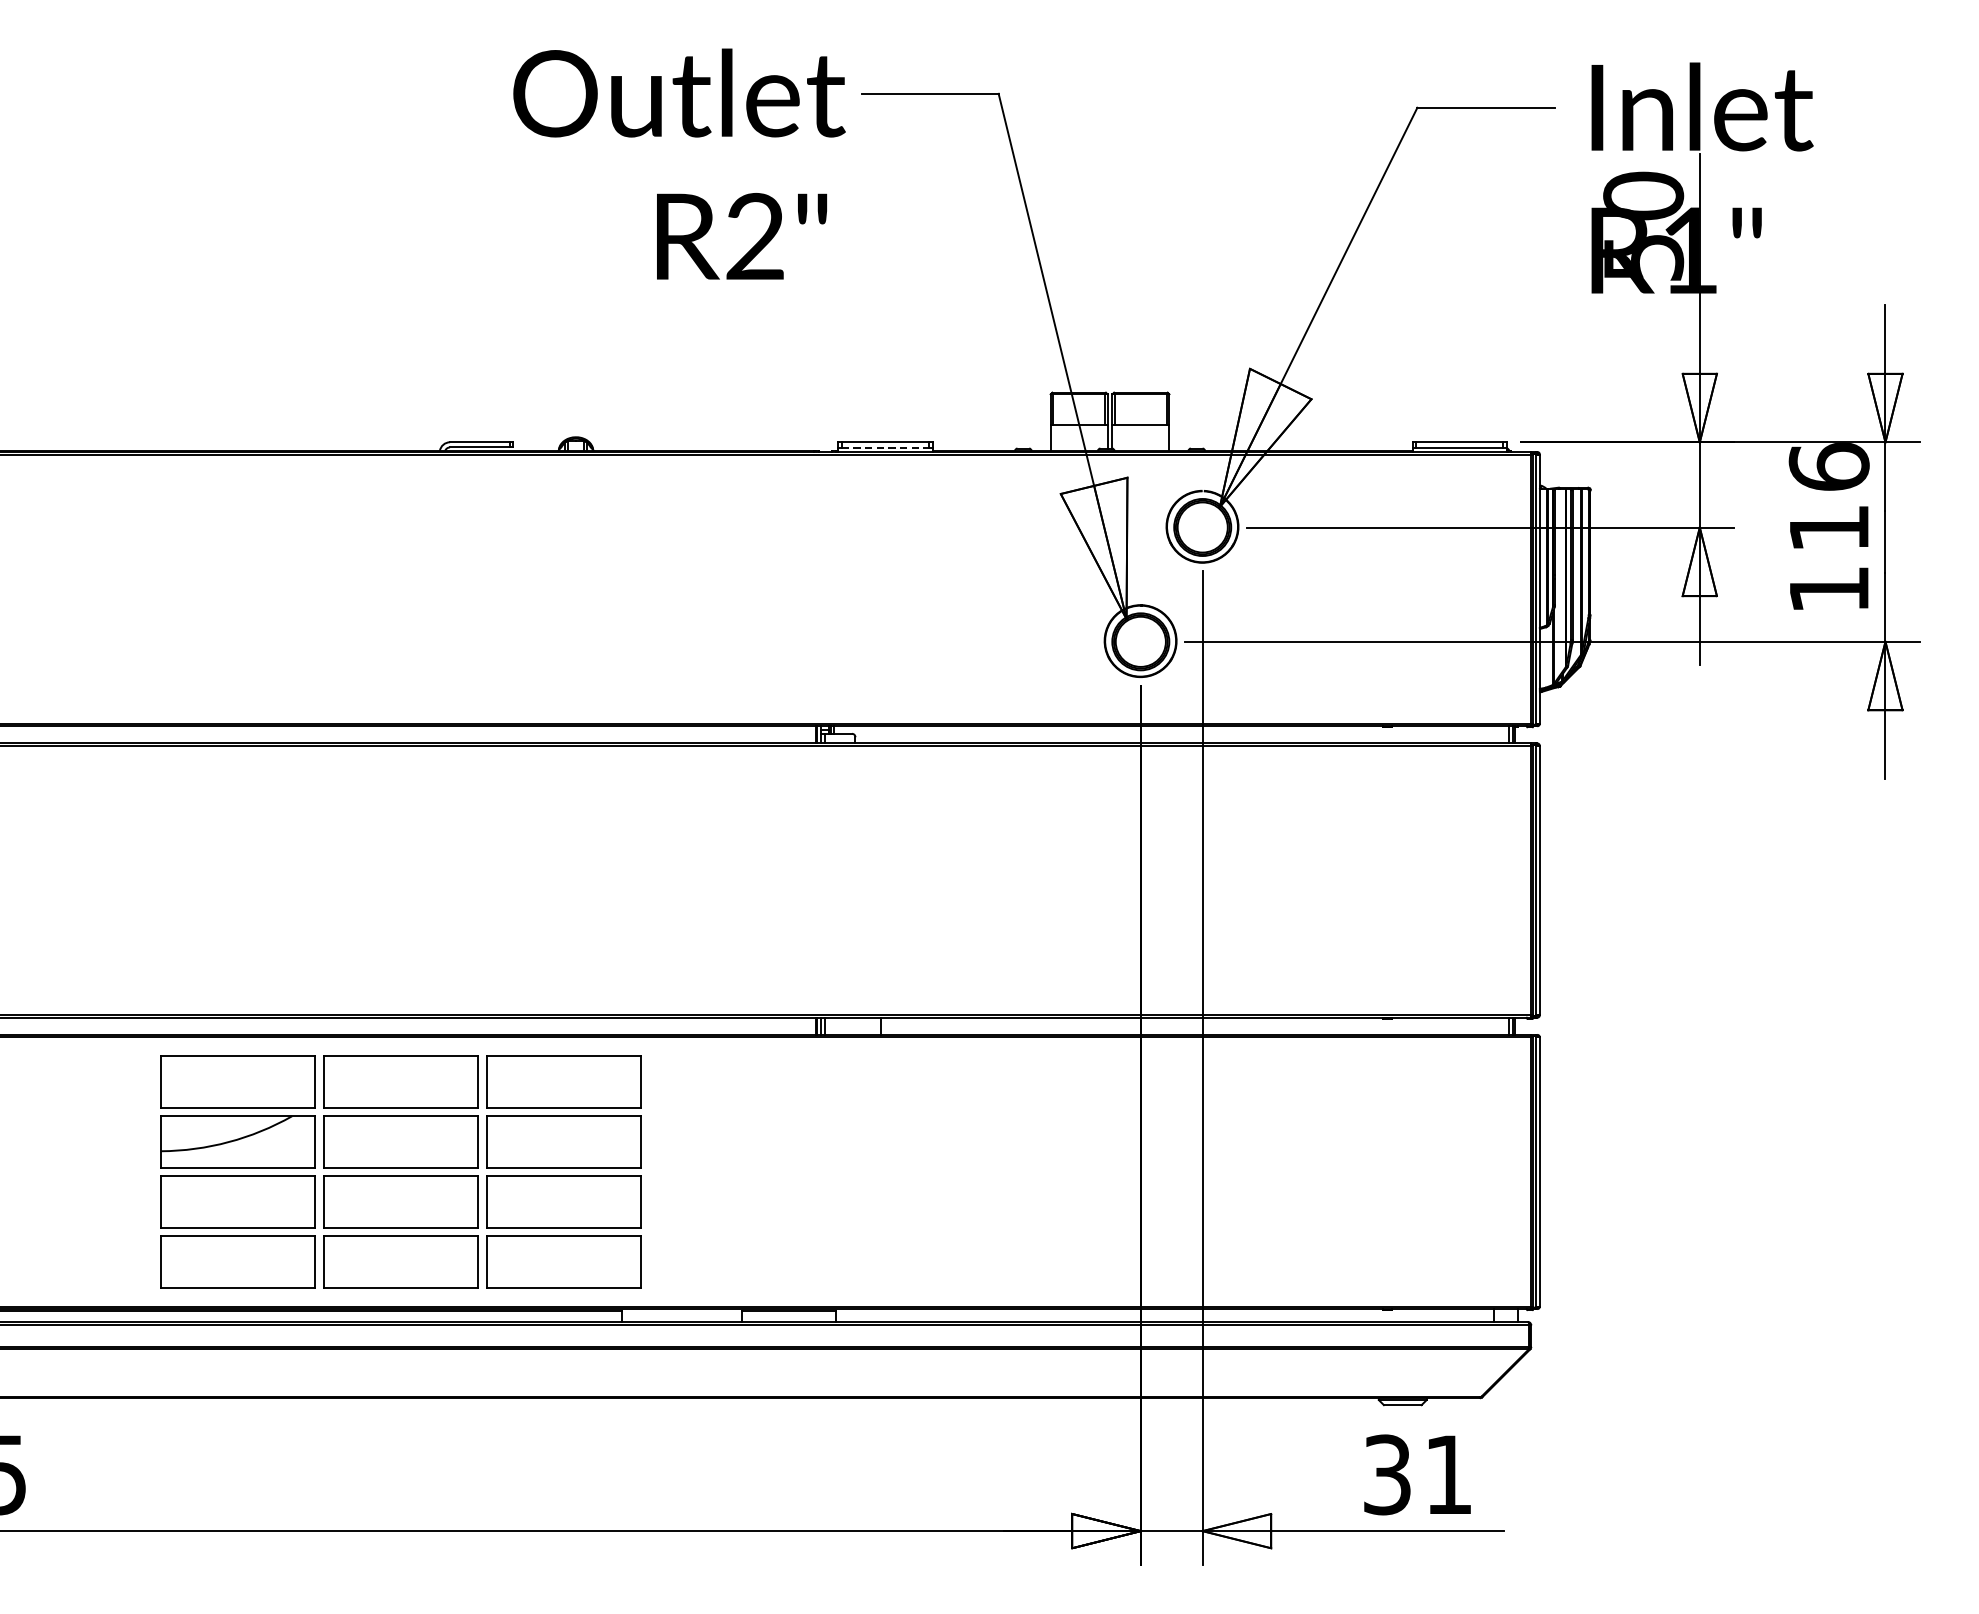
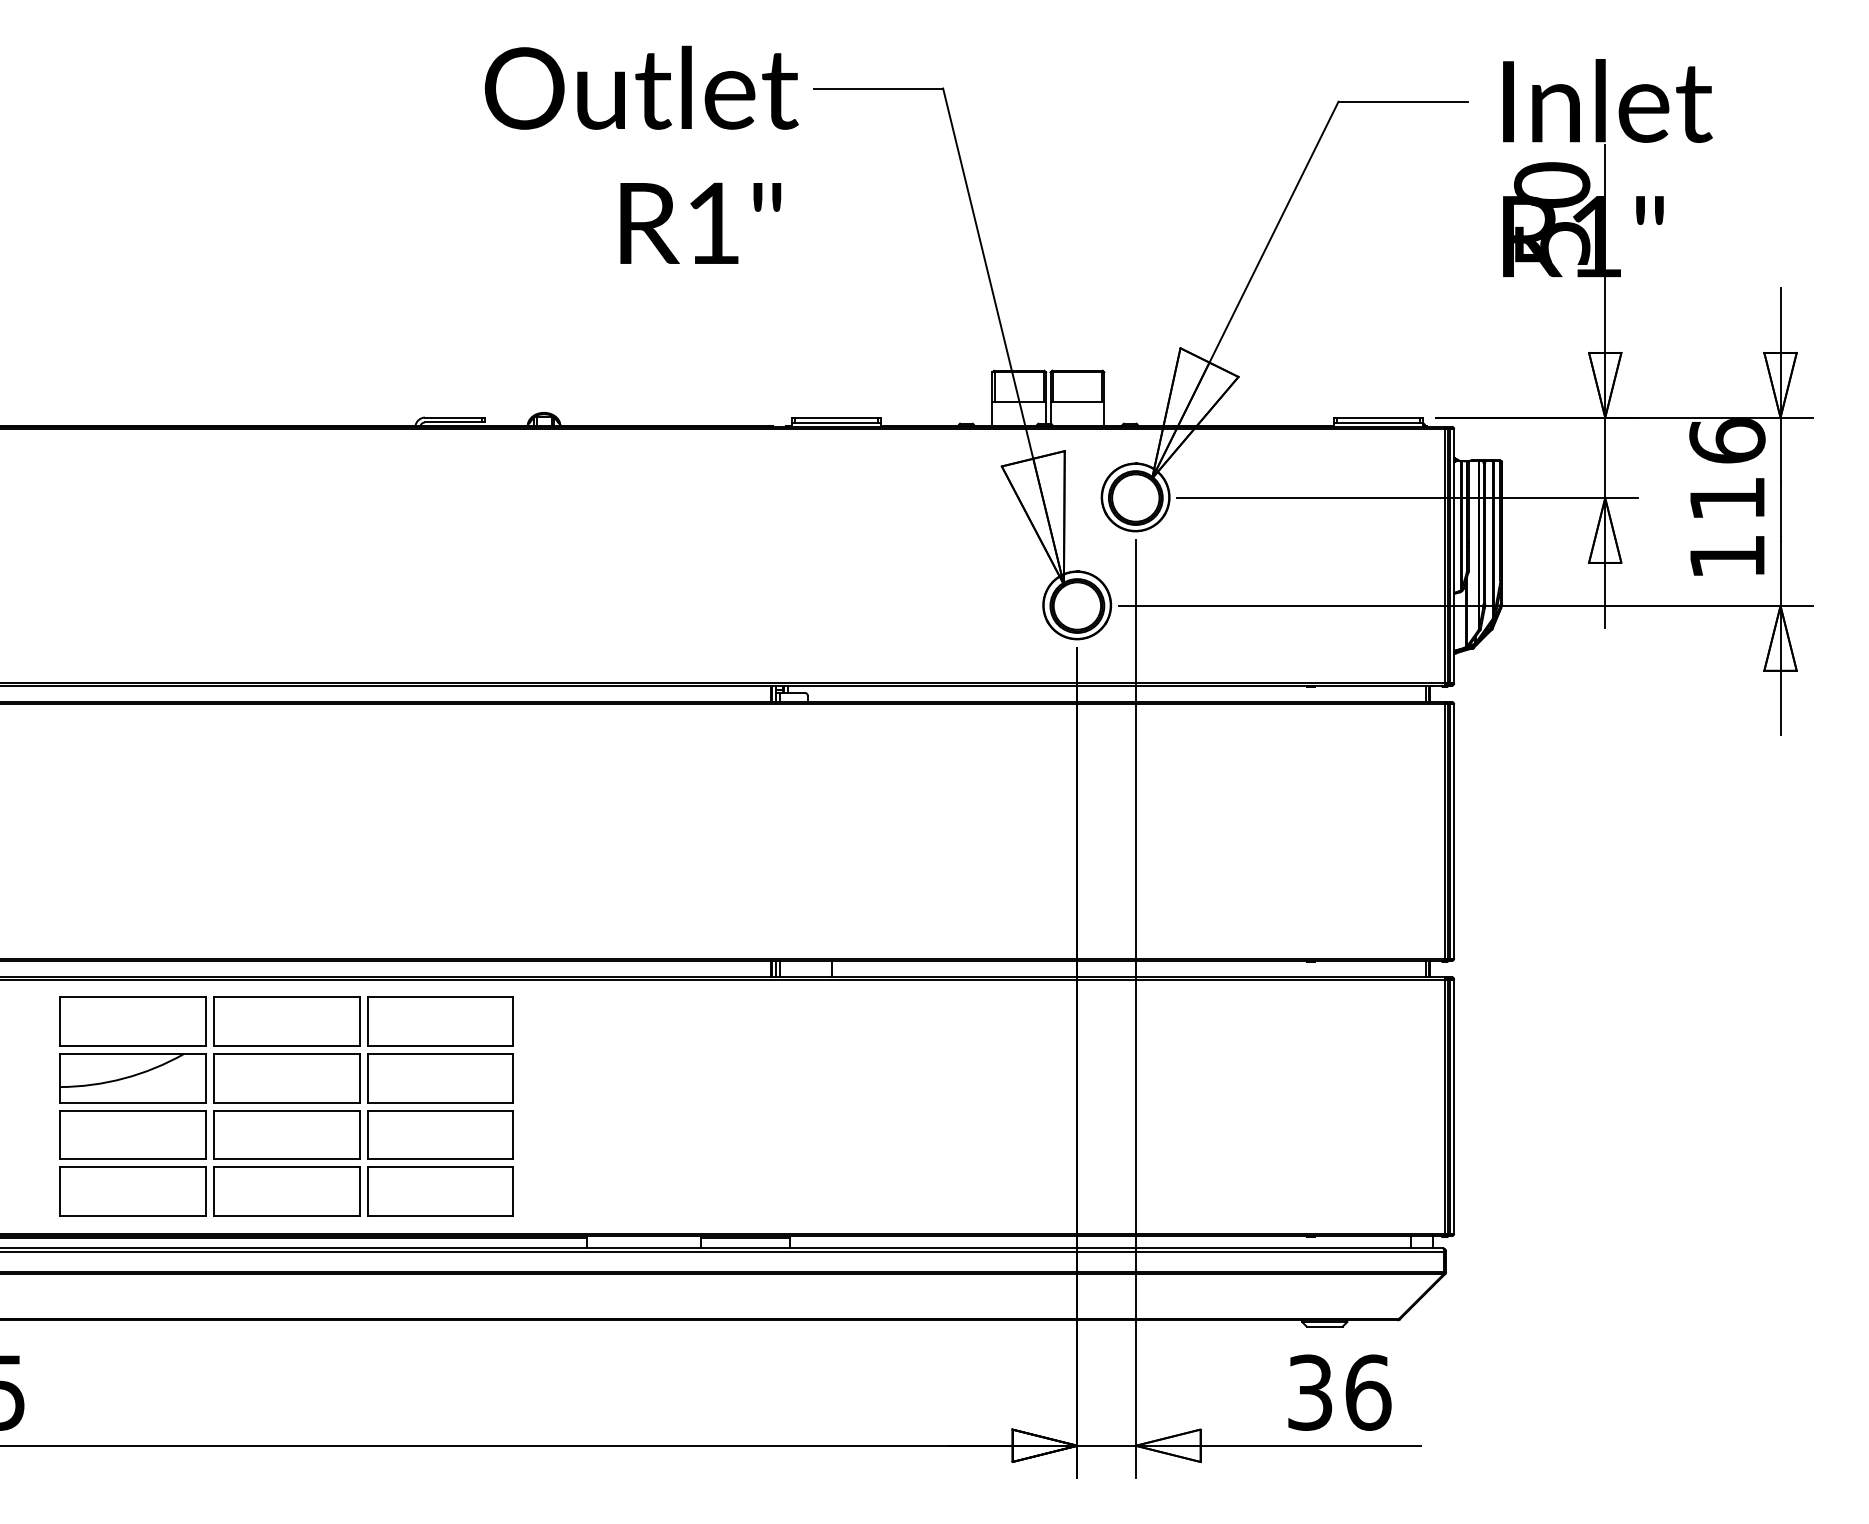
text: (755, 235) -> (713, 222), R2" -> R1"
line: (885, 447) -> (836, 422), dashed -> solid
part: (400, 1171) -> (286, 1106), moved
text: (1449, 1474) -> (1368, 1392), 31 -> 36

